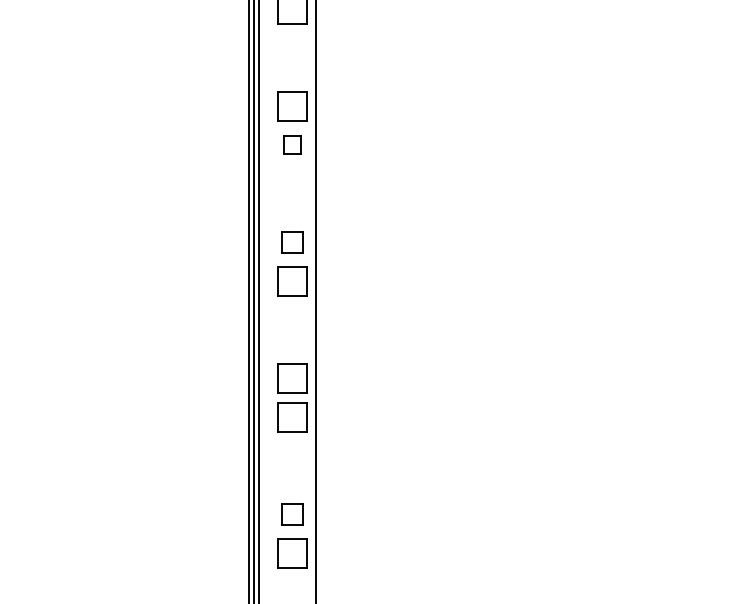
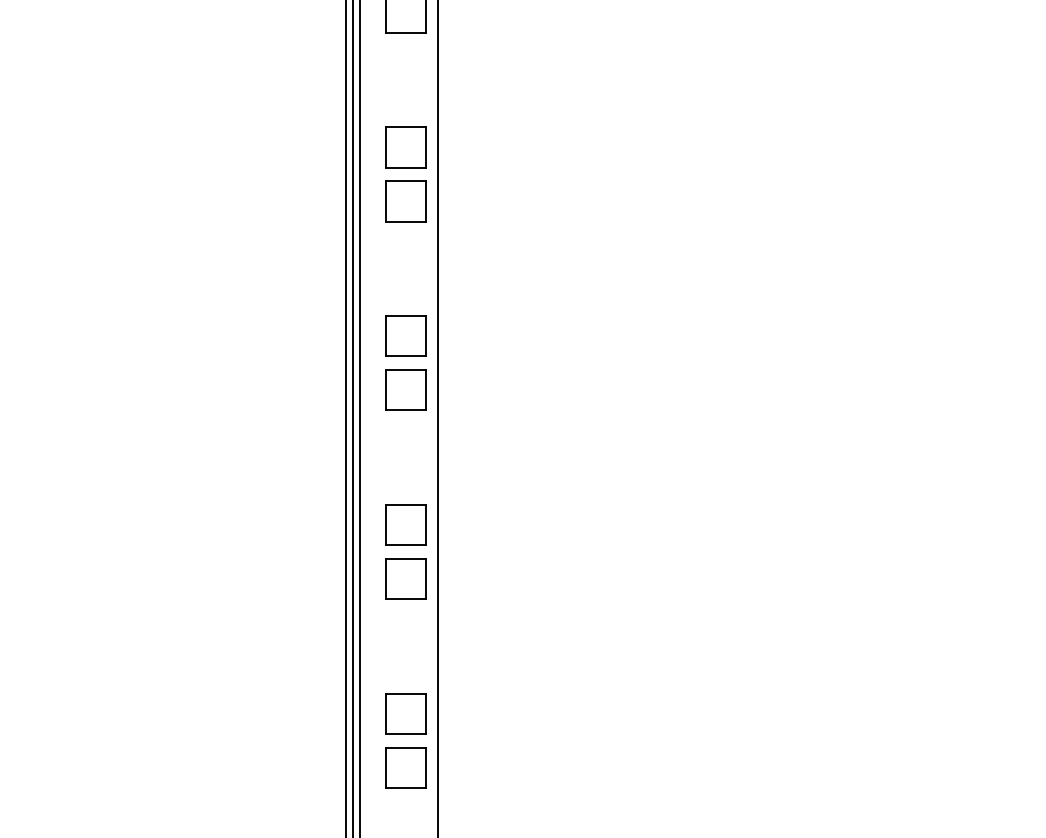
part: (292, 145) -> (405, 201), size x1.67
part: (292, 241) -> (405, 335), size x1.43
part: (292, 514) -> (405, 713), size x1.43

